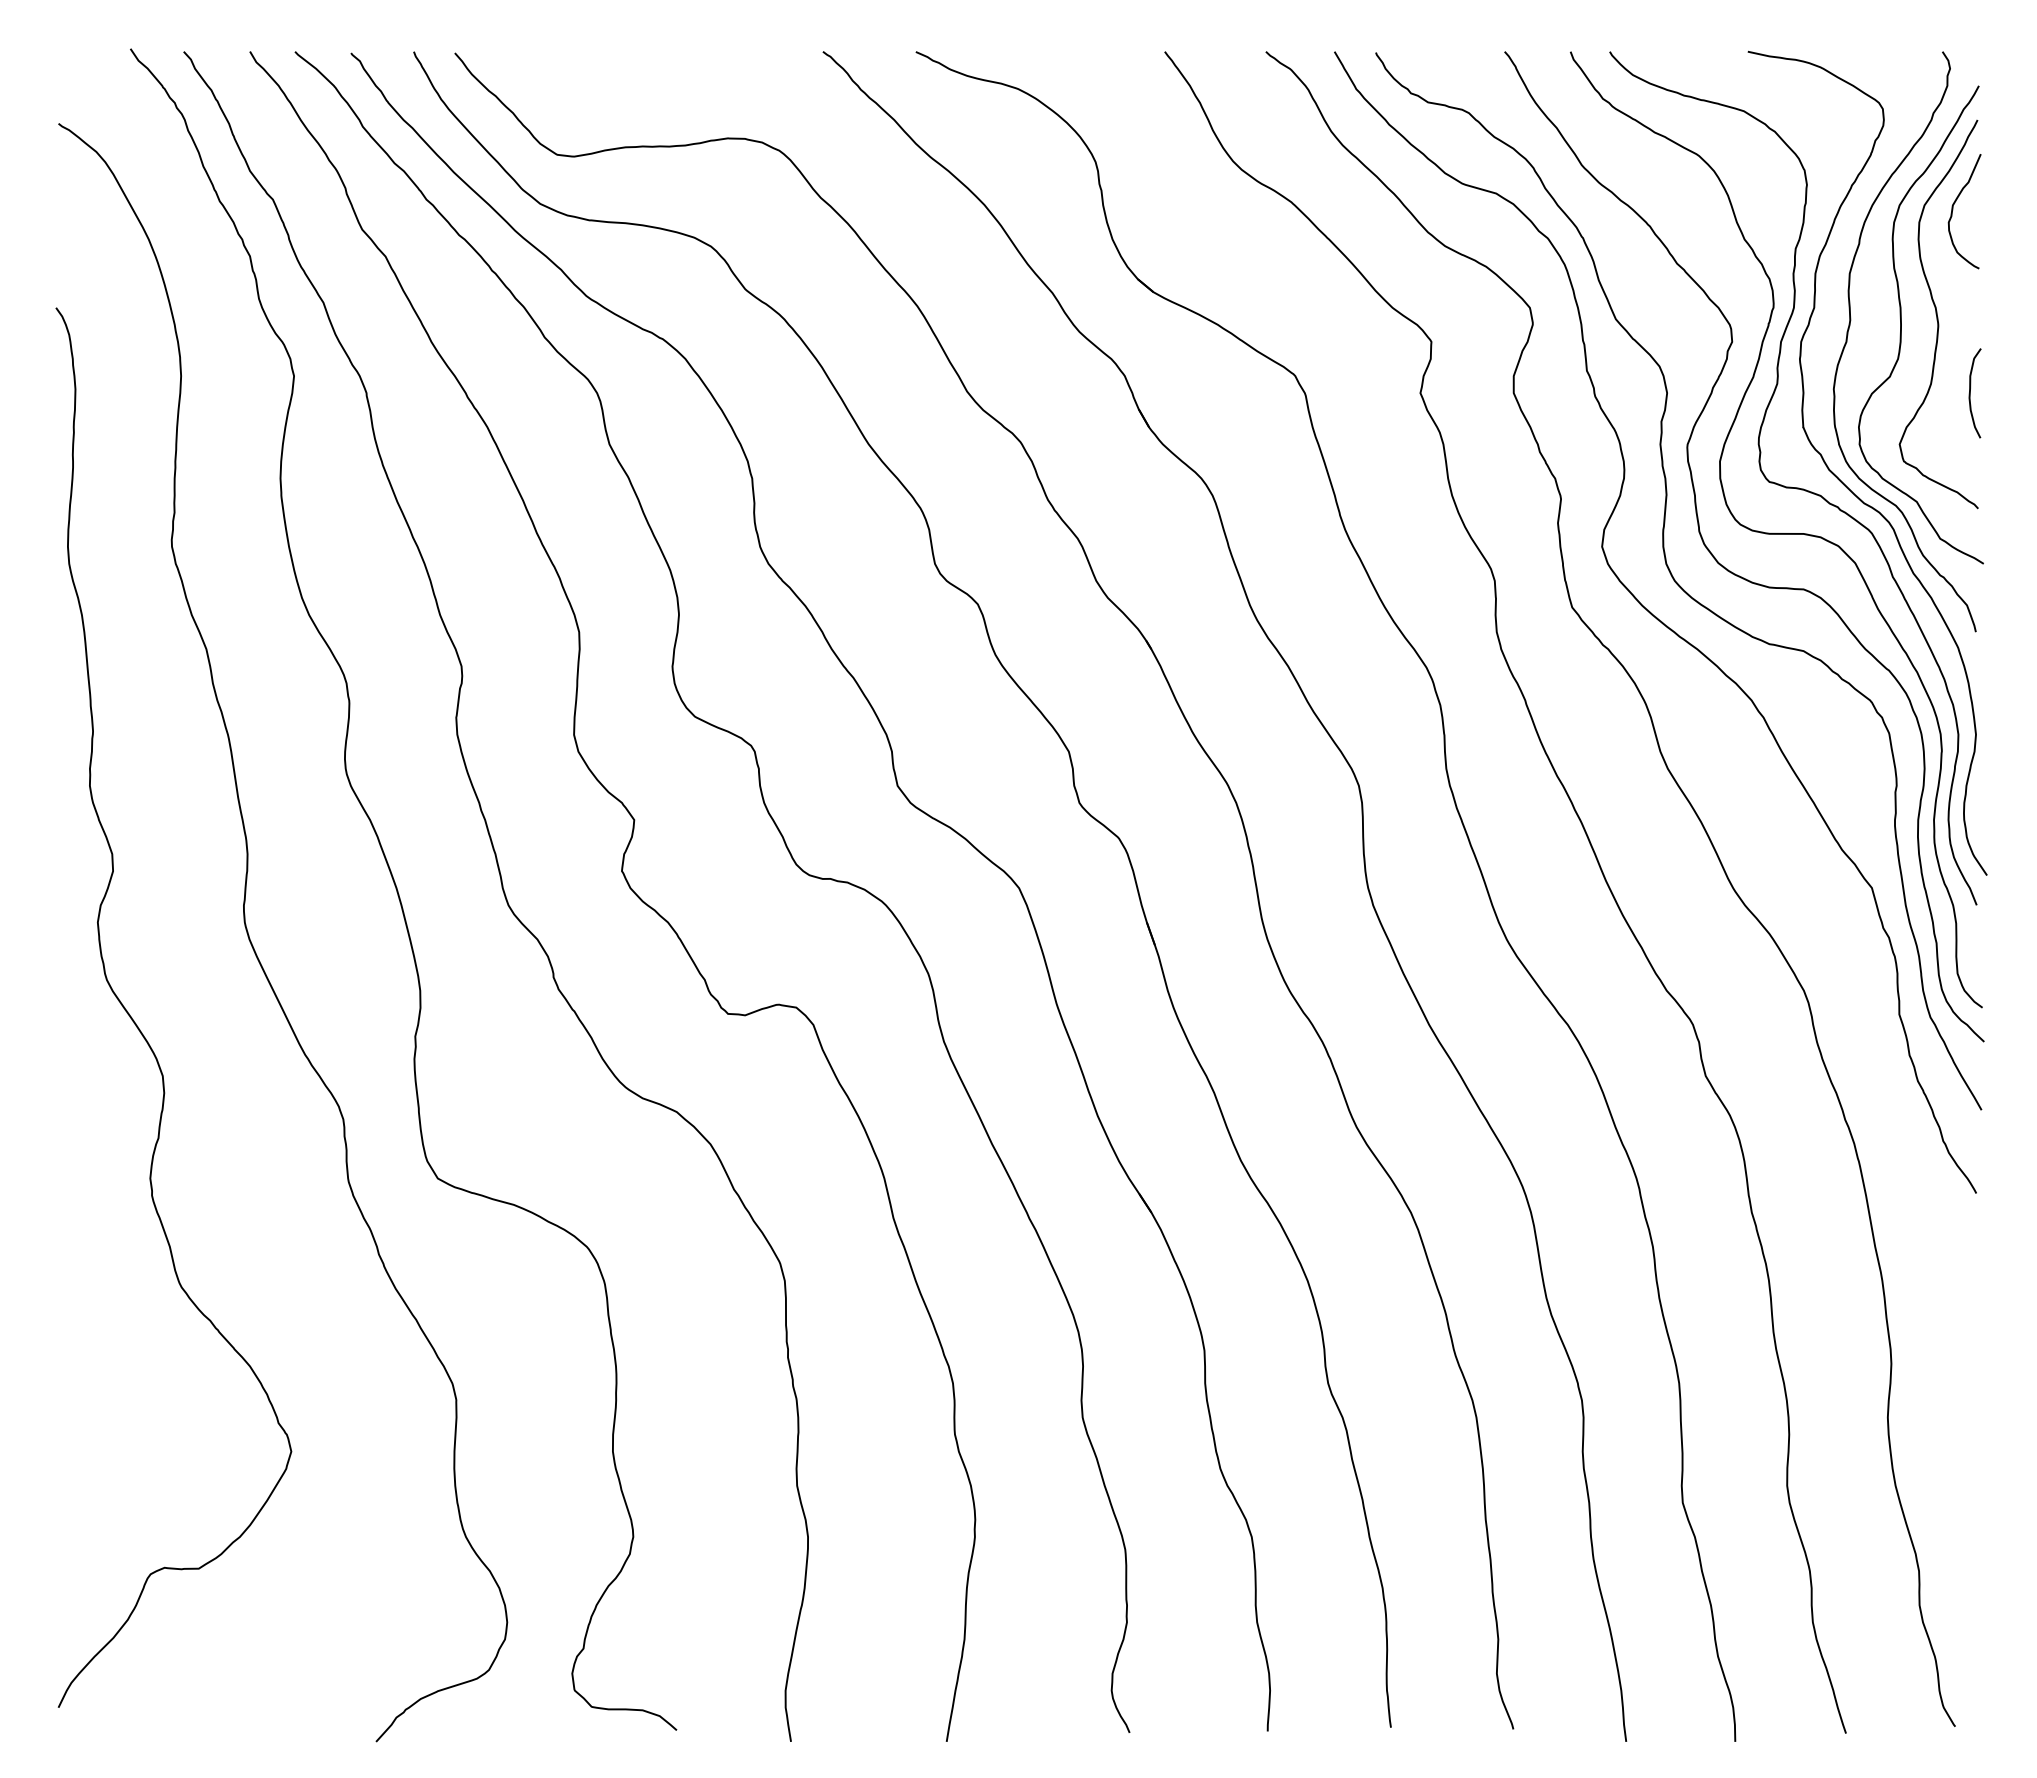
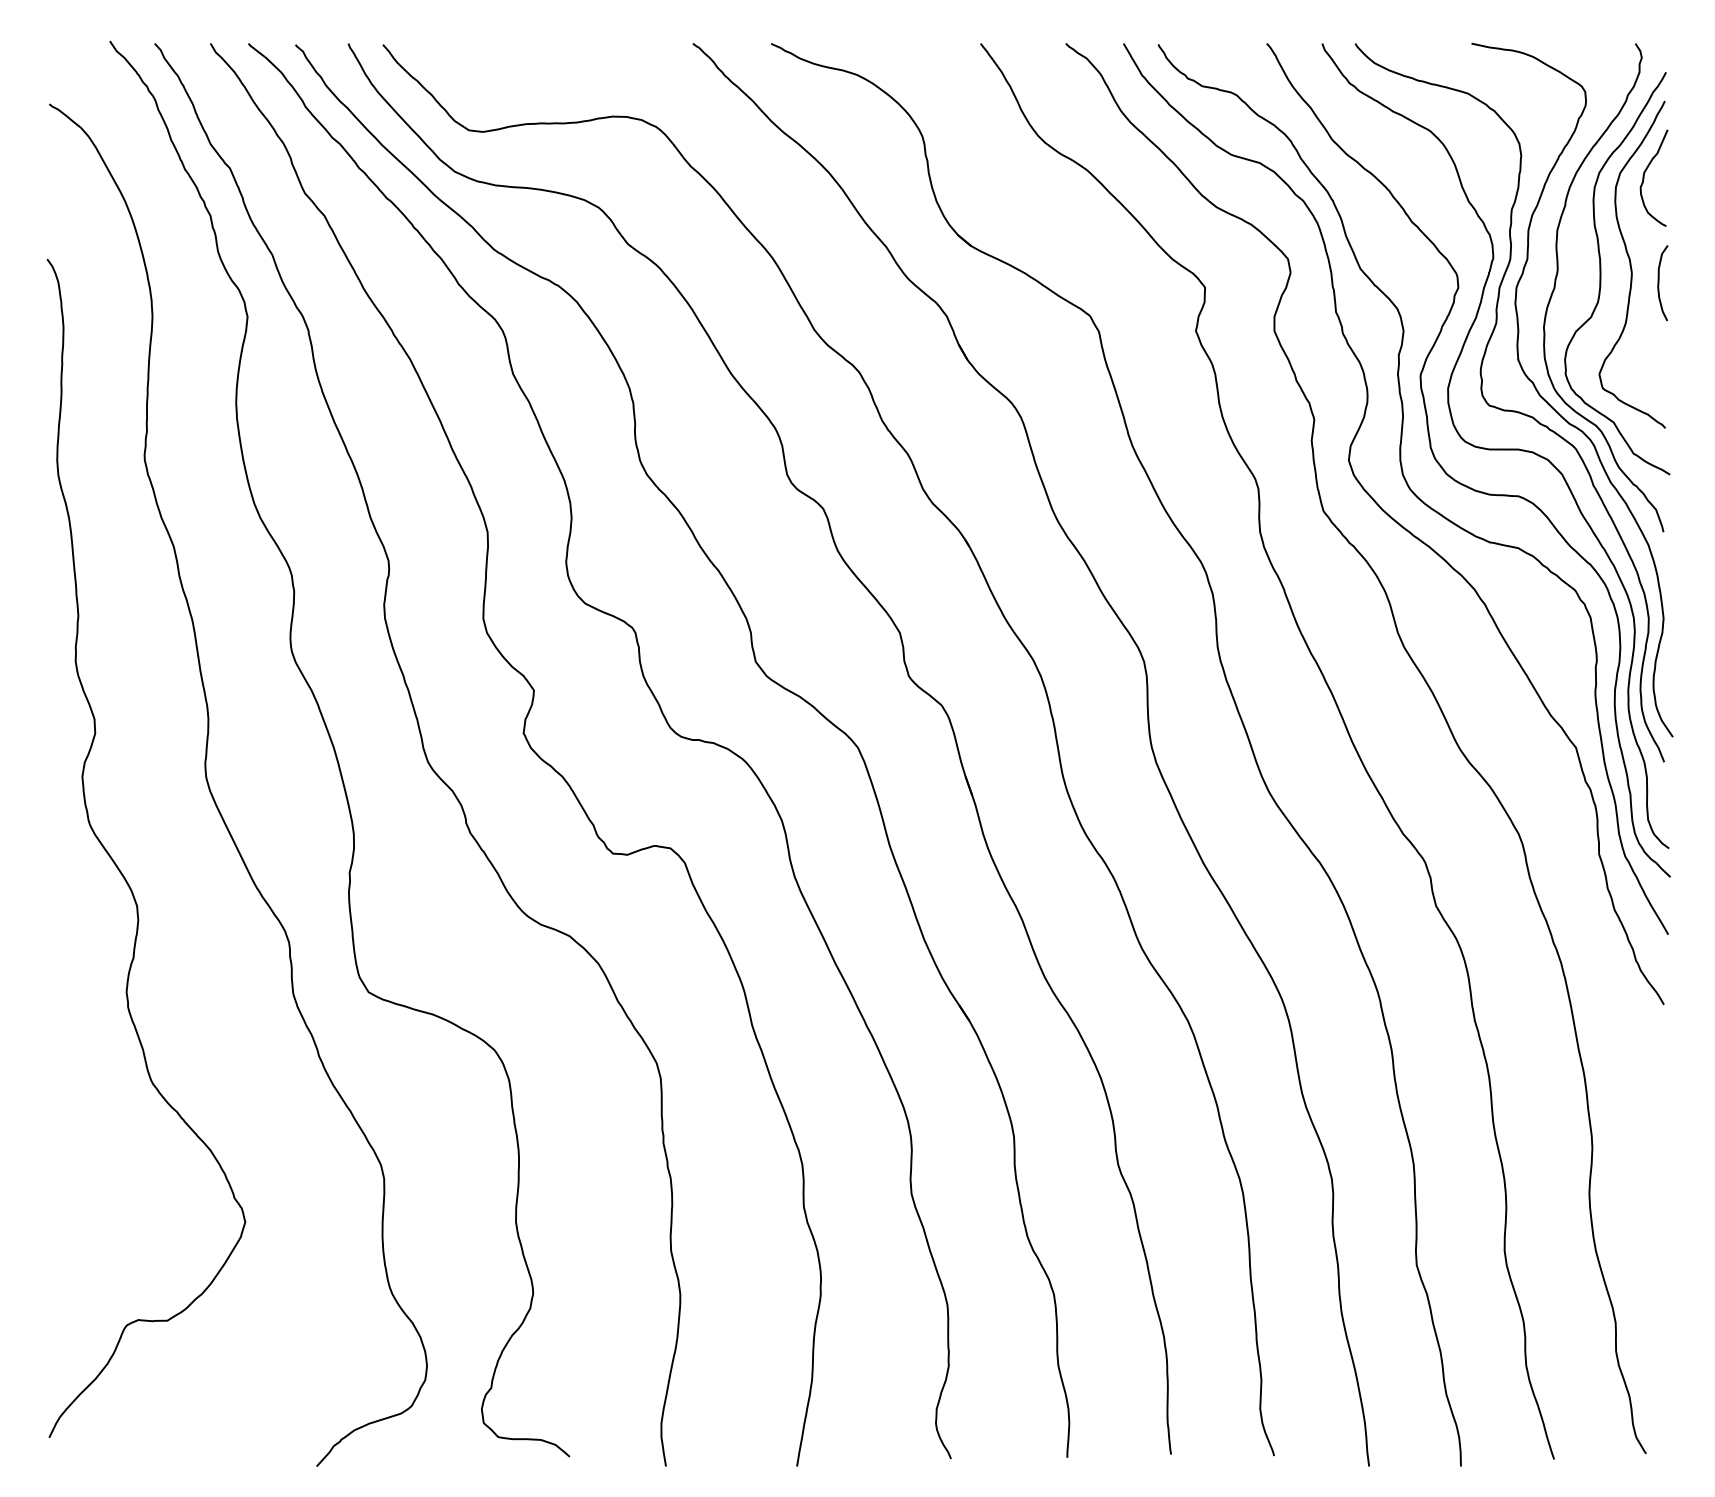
curve: (1970, 393) -> (1658, 283), moved

